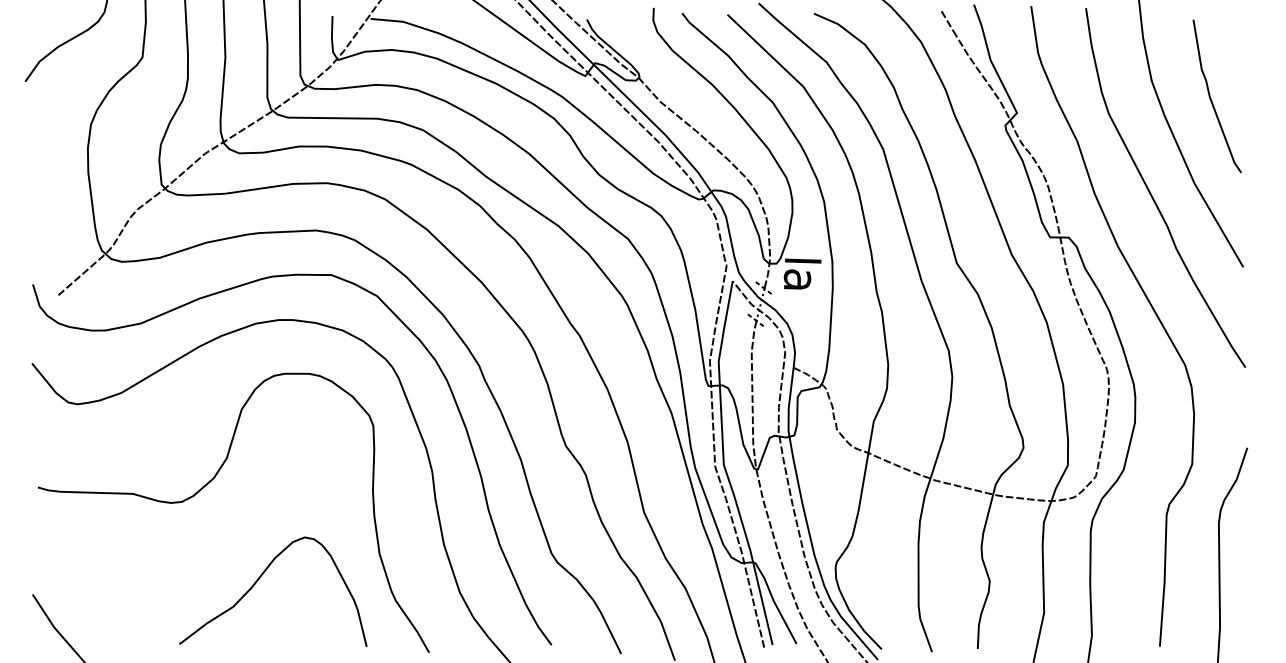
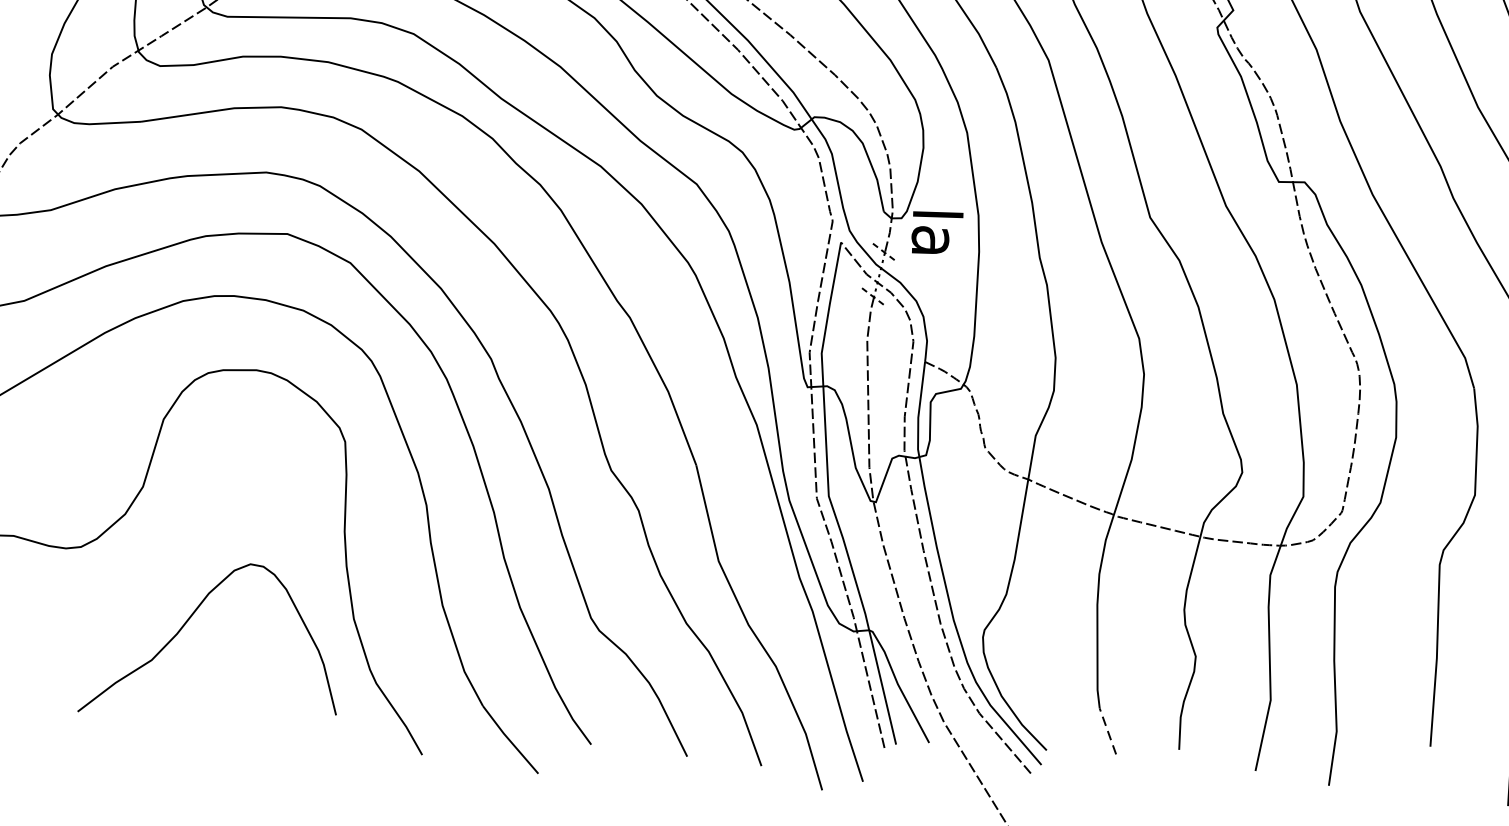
curve: (260, 578) -> (189, 620), moved
line: (926, 635) -> (1108, 731), solid -> dashed

